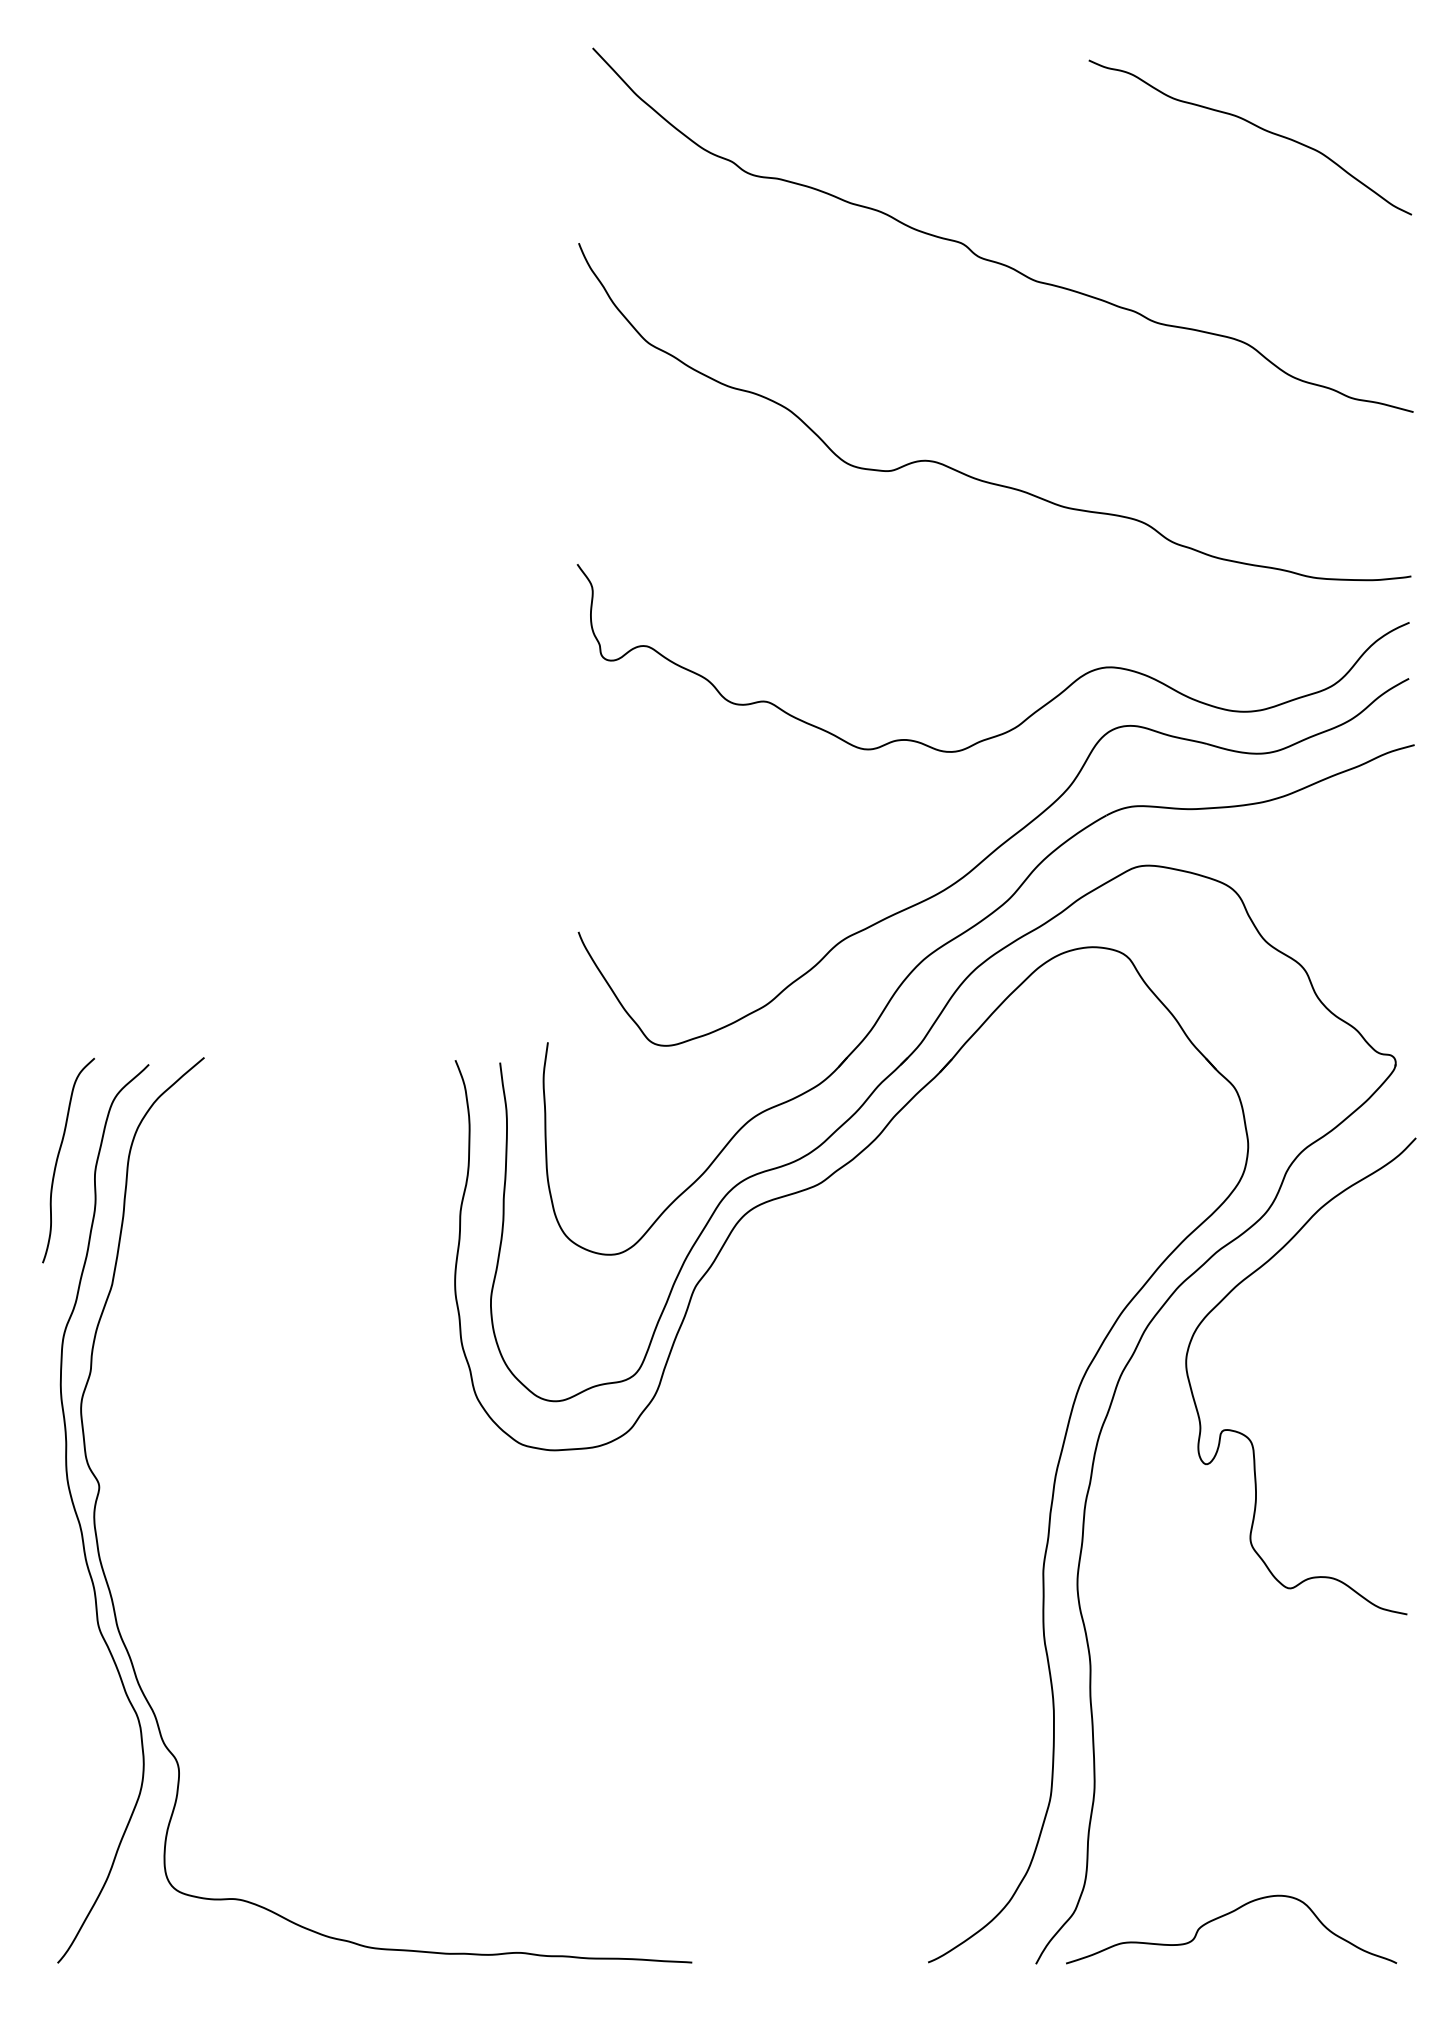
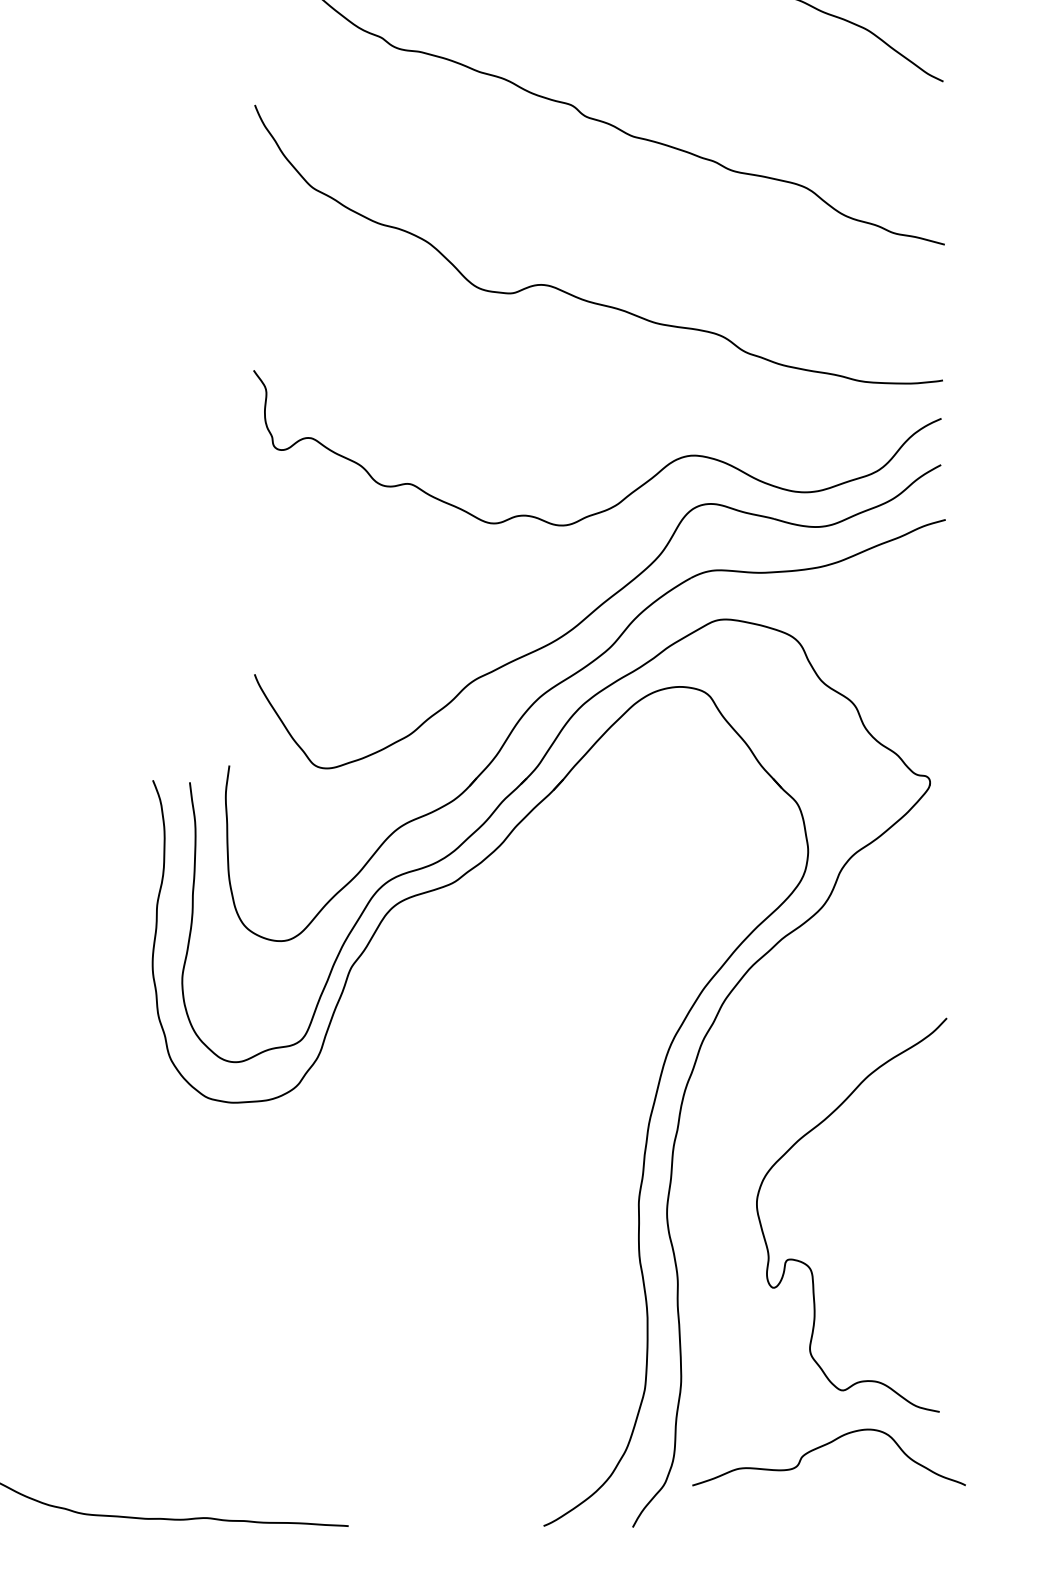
curve: (1246, 1435) -> (806, 1264), moved
curve: (1224, 1916) -> (823, 1446), moved

